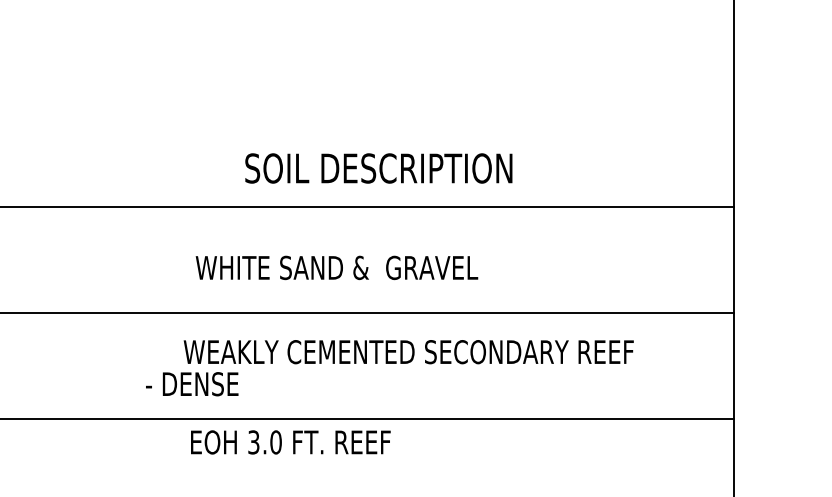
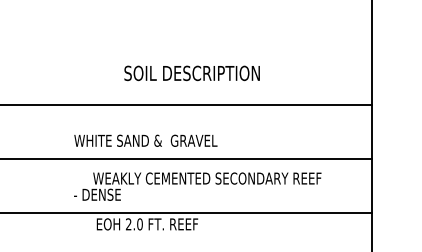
text: (377, 168) -> (191, 73), moved
text: (336, 267) -> (145, 140), moved
text: (253, 442) -> (128, 224), 3.0 -> 2.0

